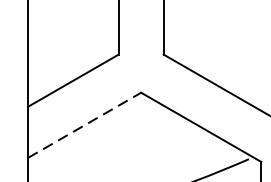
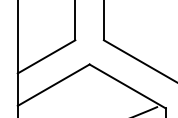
line: (85, 124) -> (54, 84), dashed -> solid

